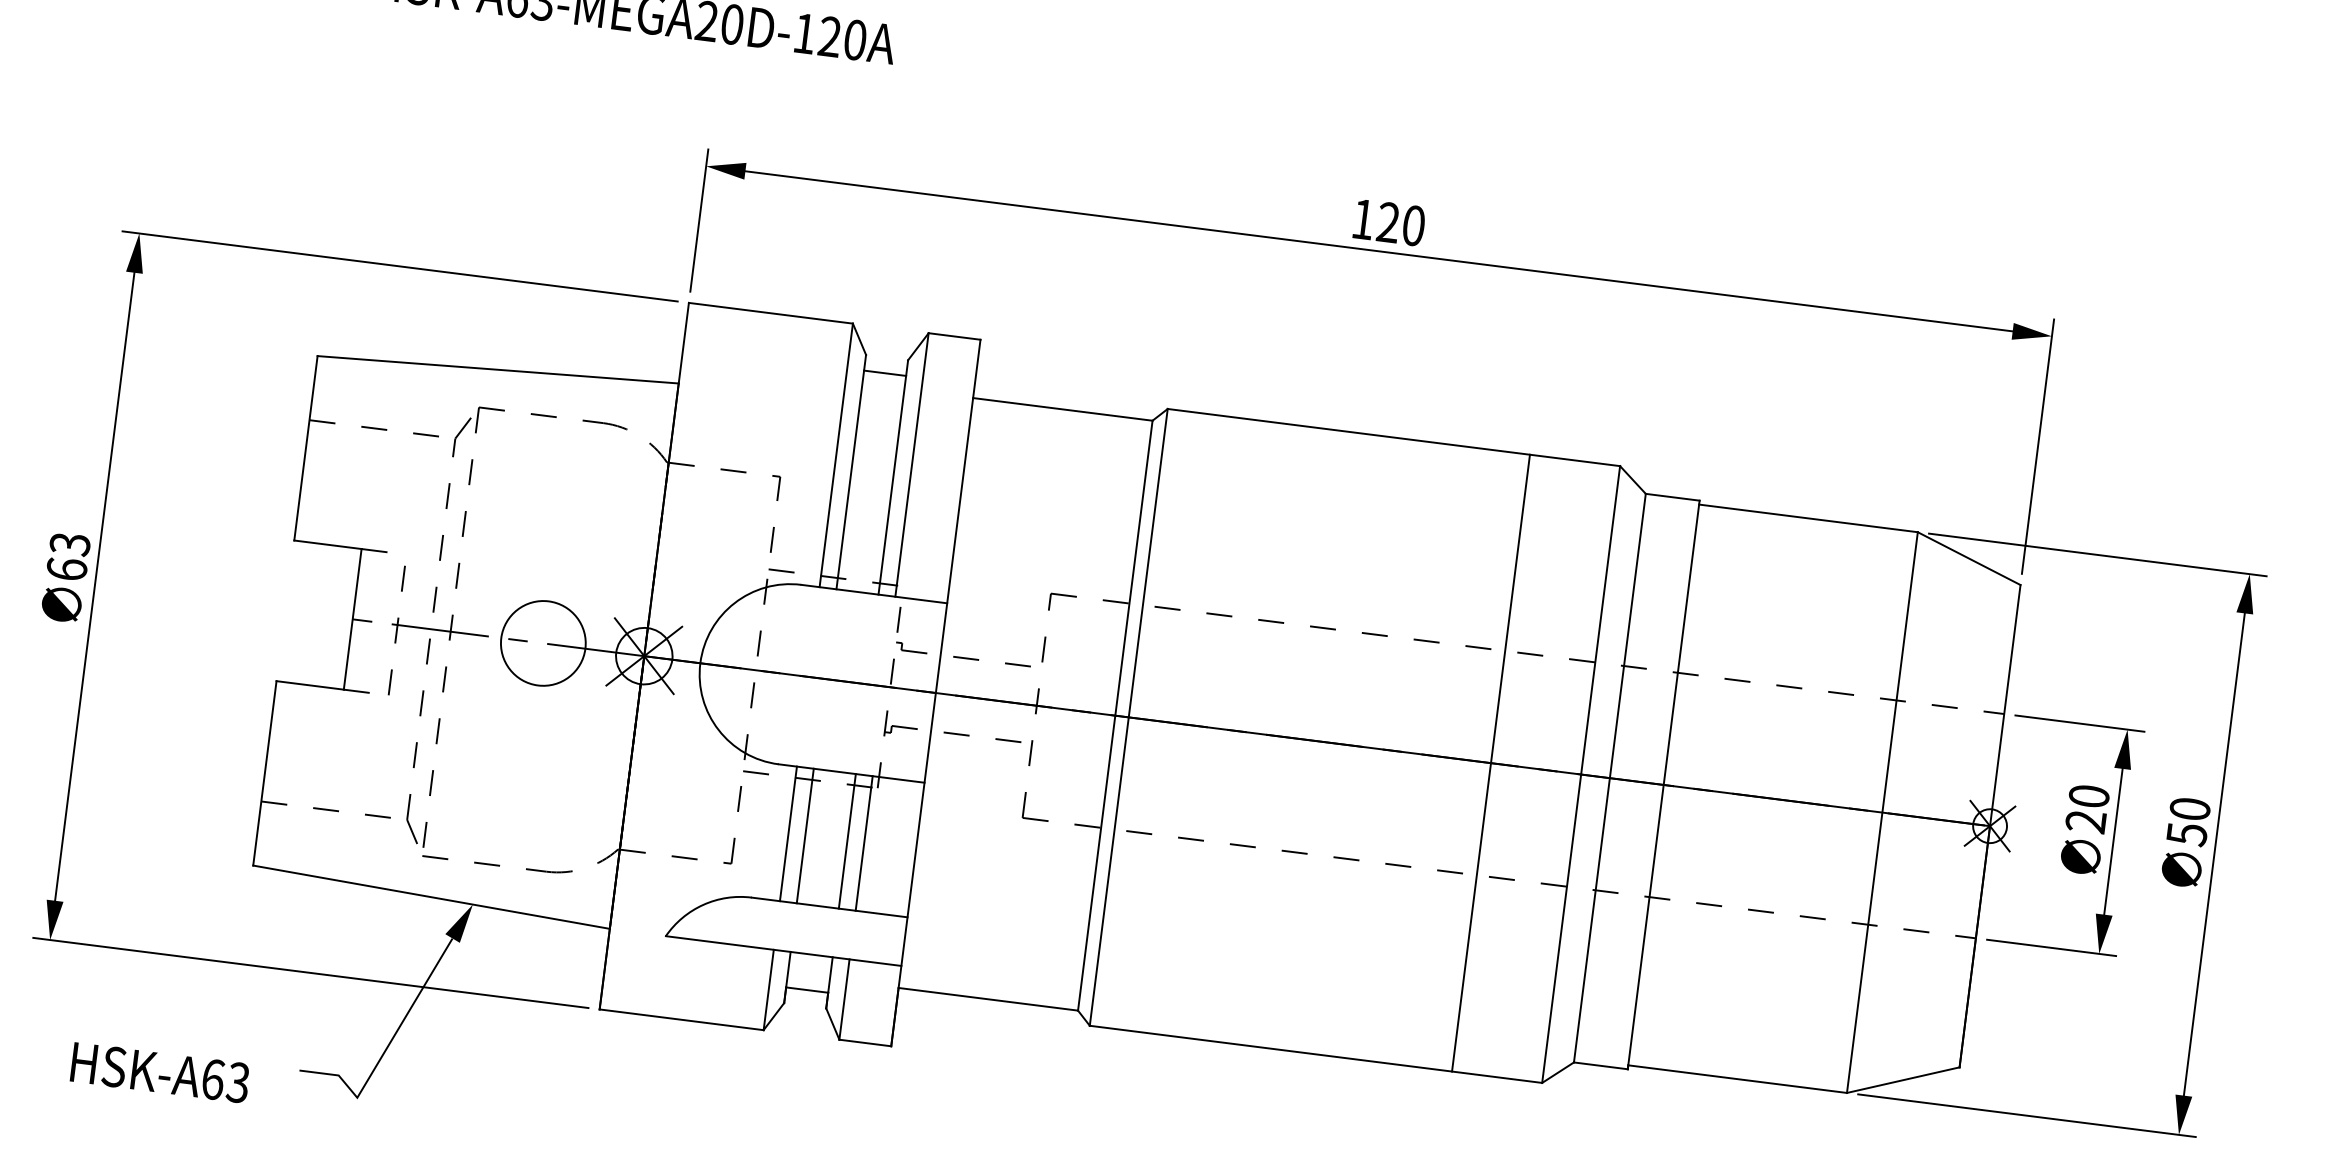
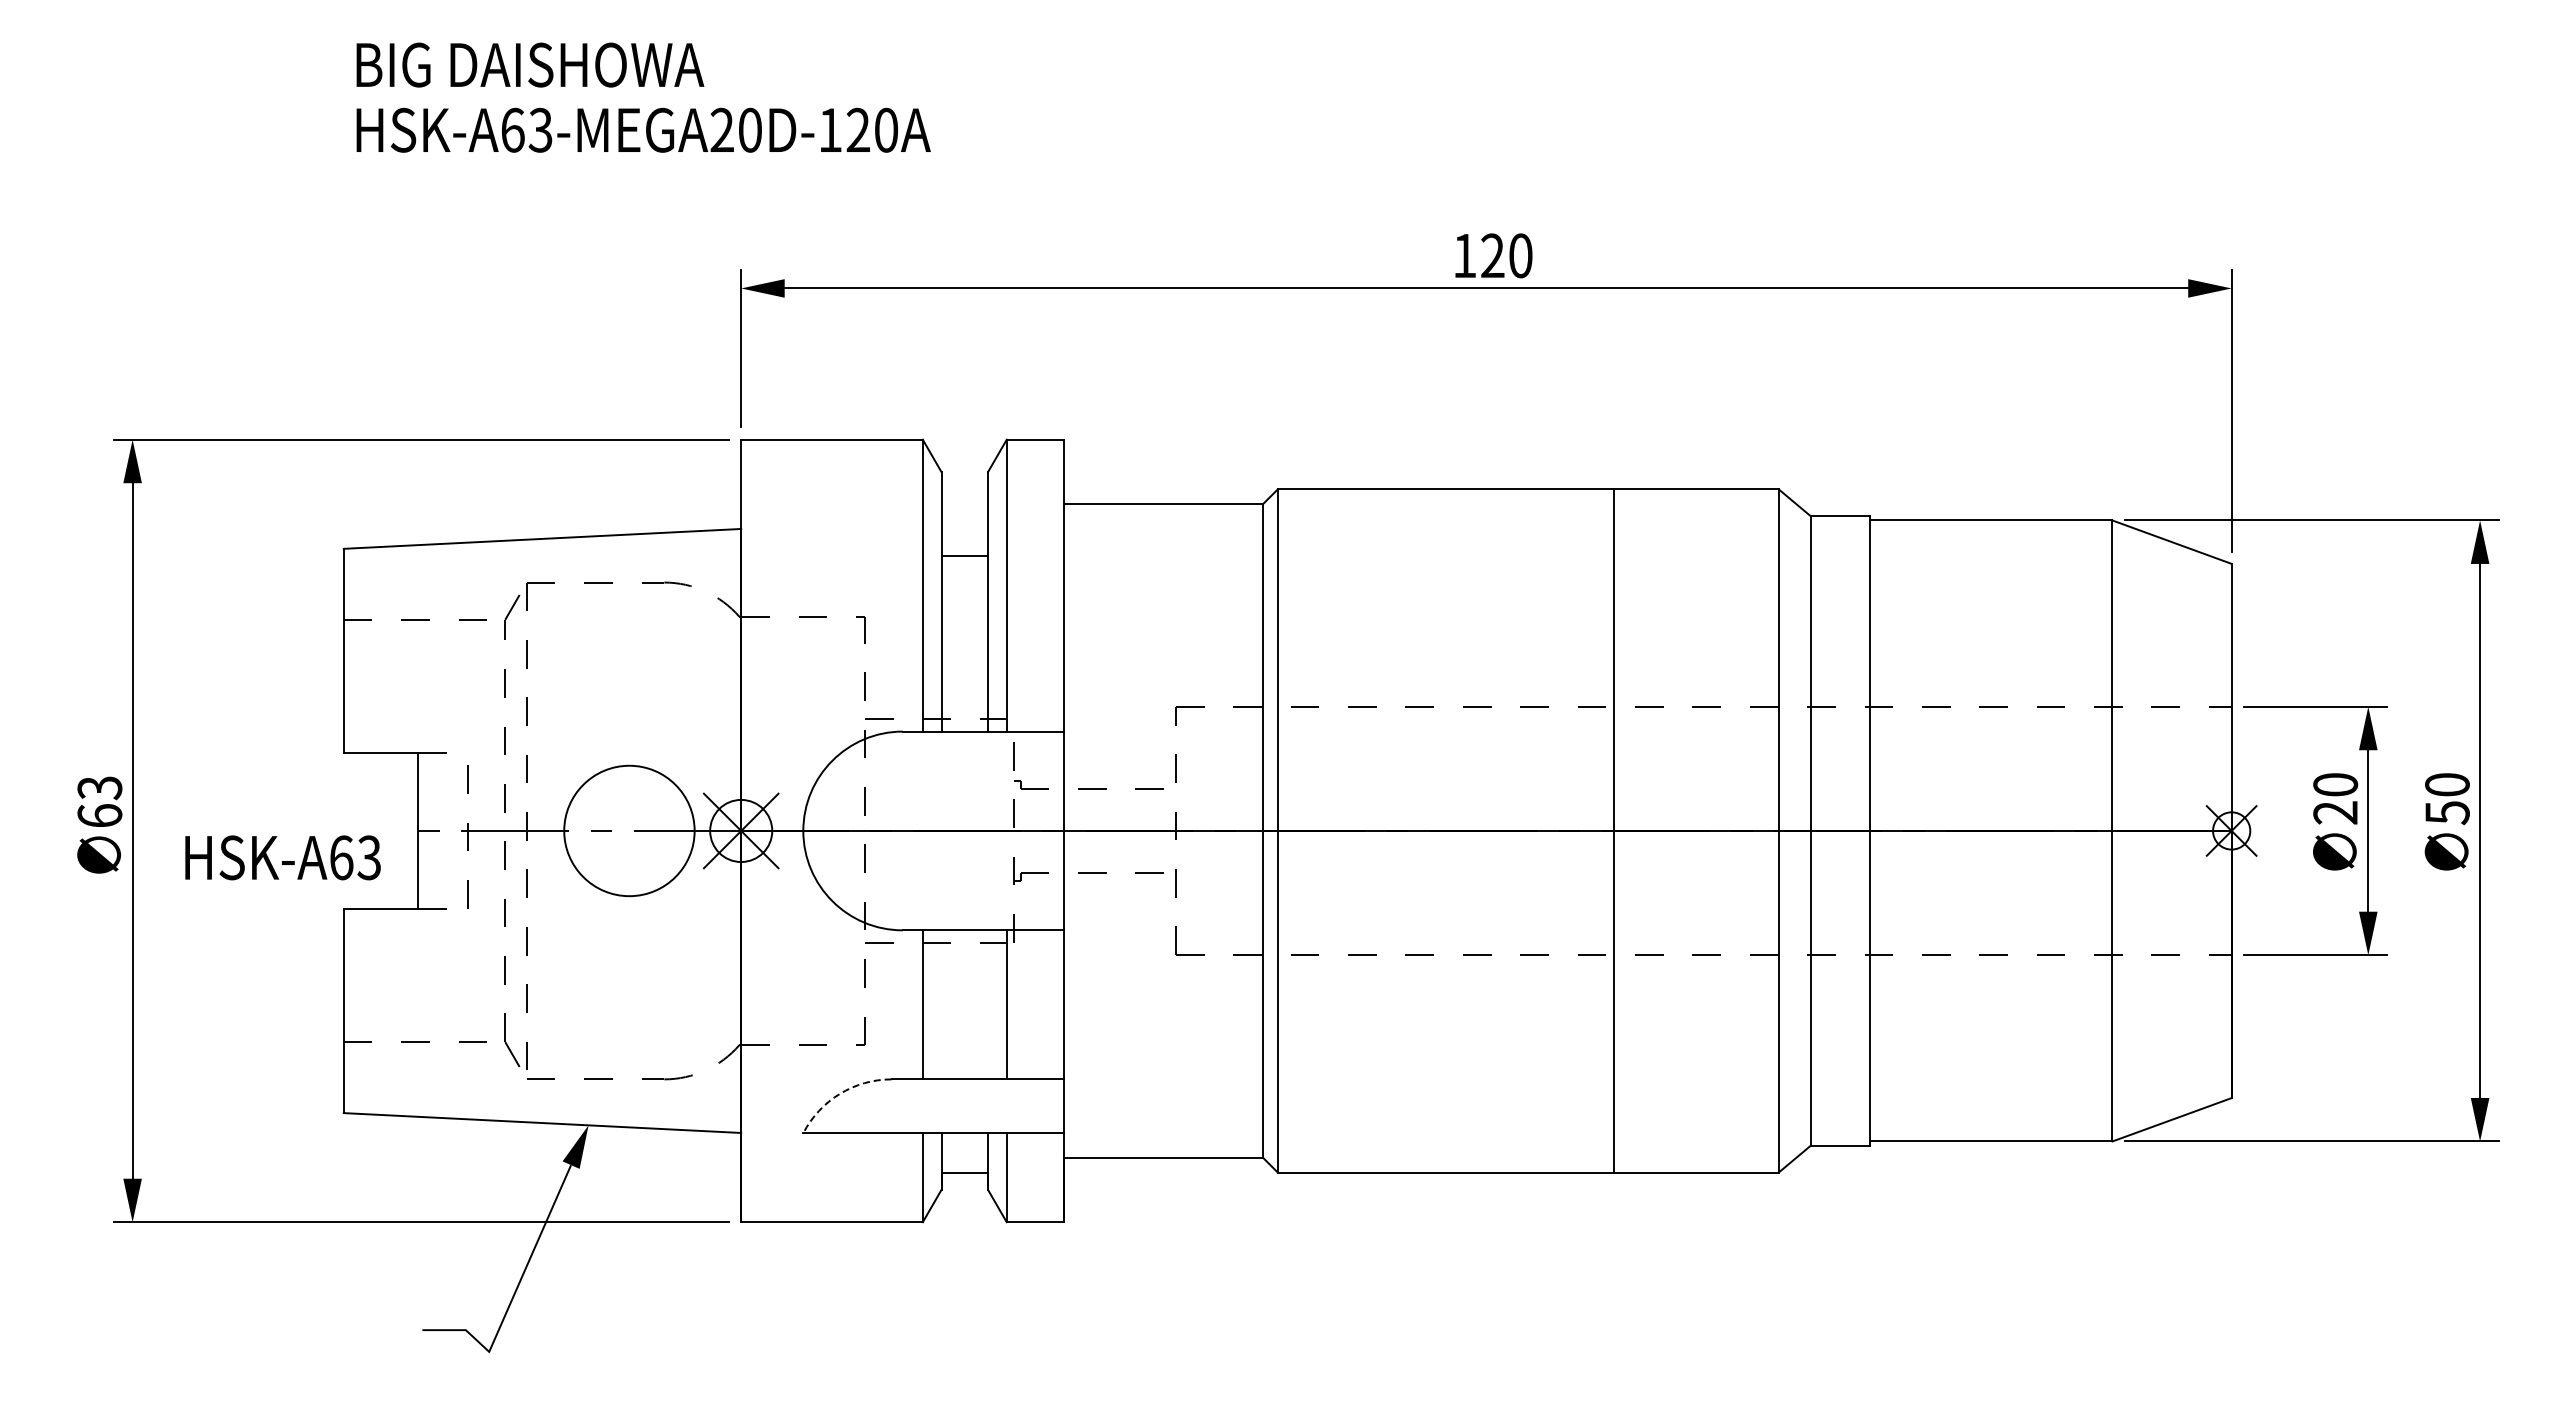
line: (884, 373) -> (964, 556), moved
circle: (543, 643) -> (629, 830), size x1.4
line: (1490, 762) -> (1613, 830), moved
line: (805, 835) -> (941, 1004), removed
line: (847, 841) -> (988, 1004), removed
arc: (703, 904) -> (839, 1093), solid -> dashed
text: (159, 1072) -> (282, 857), moved

